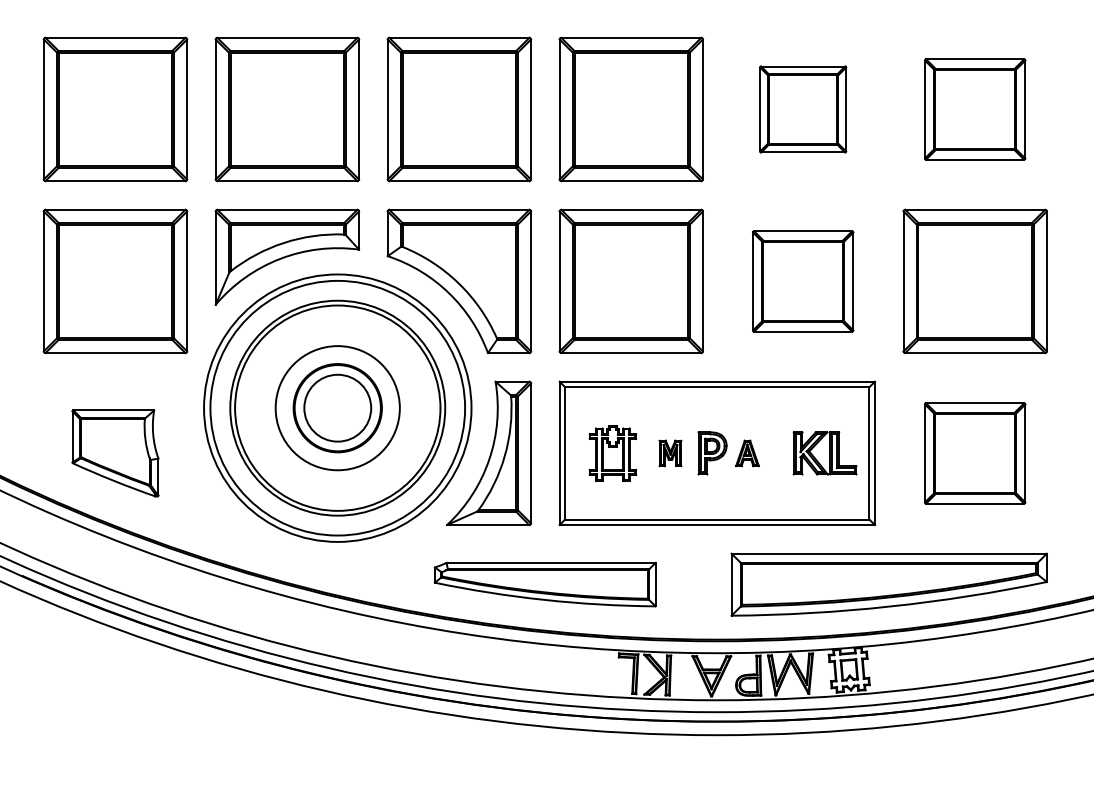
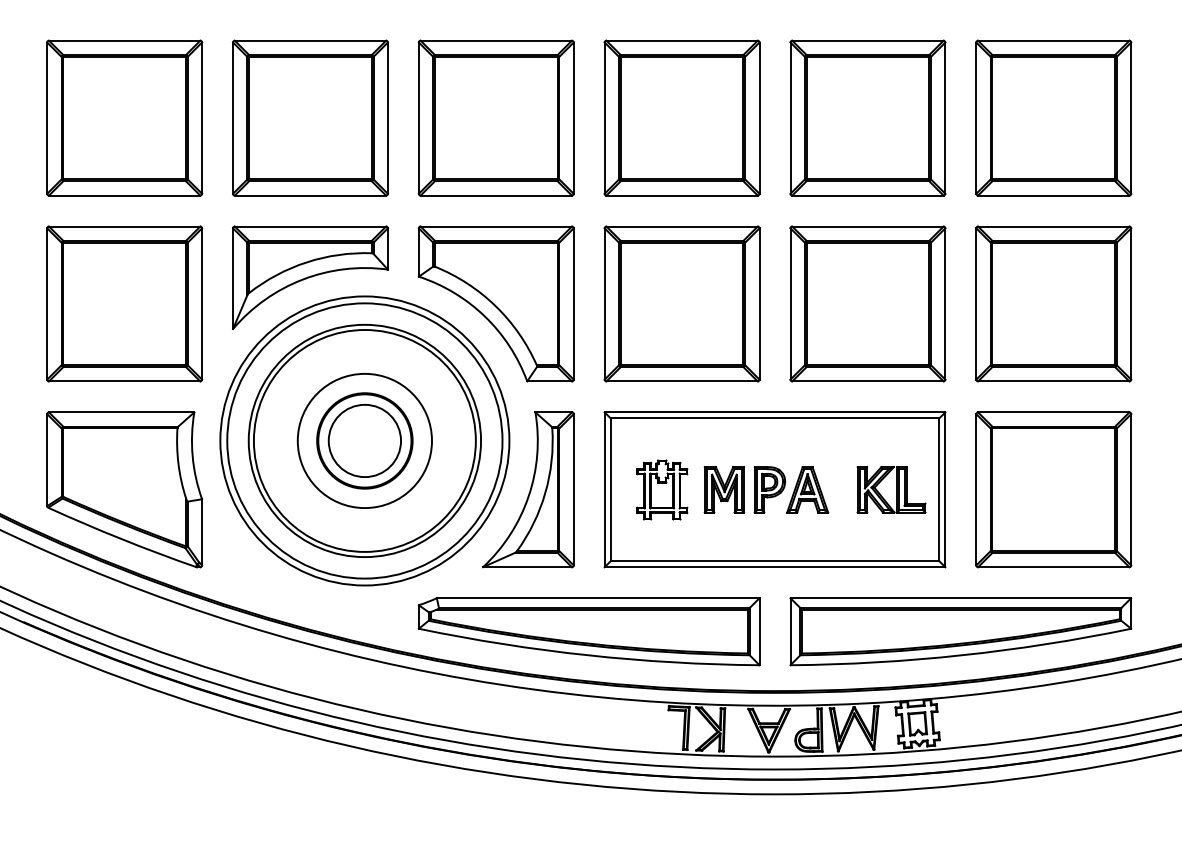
part: (802, 109) -> (867, 118), size x1.67
part: (974, 109) -> (1052, 118), size x1.43
part: (802, 281) -> (867, 304), size x1.43
part: (115, 453) -> (124, 489), size x1.67
part: (670, 453) -> (724, 489), size x1.67
part: (747, 453) -> (807, 489), size x1.67
part: (974, 453) -> (1052, 489), size x1.43
part: (544, 584) -> (588, 631), size x1.43

